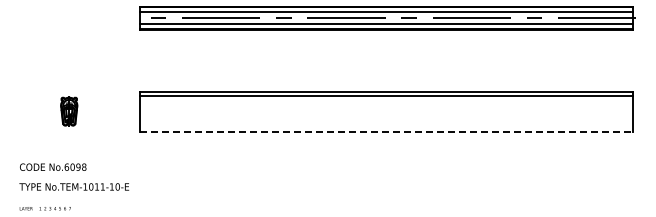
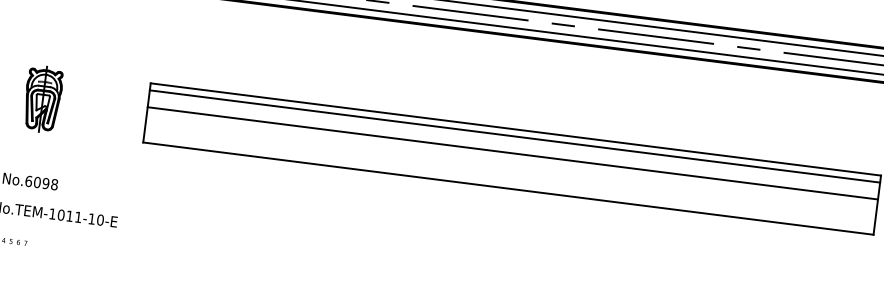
line: (386, 107) -> (513, 152), added
part: (68, 111) -> (41, 99), size x1.43
line: (386, 131) -> (508, 188), dashed -> solid

